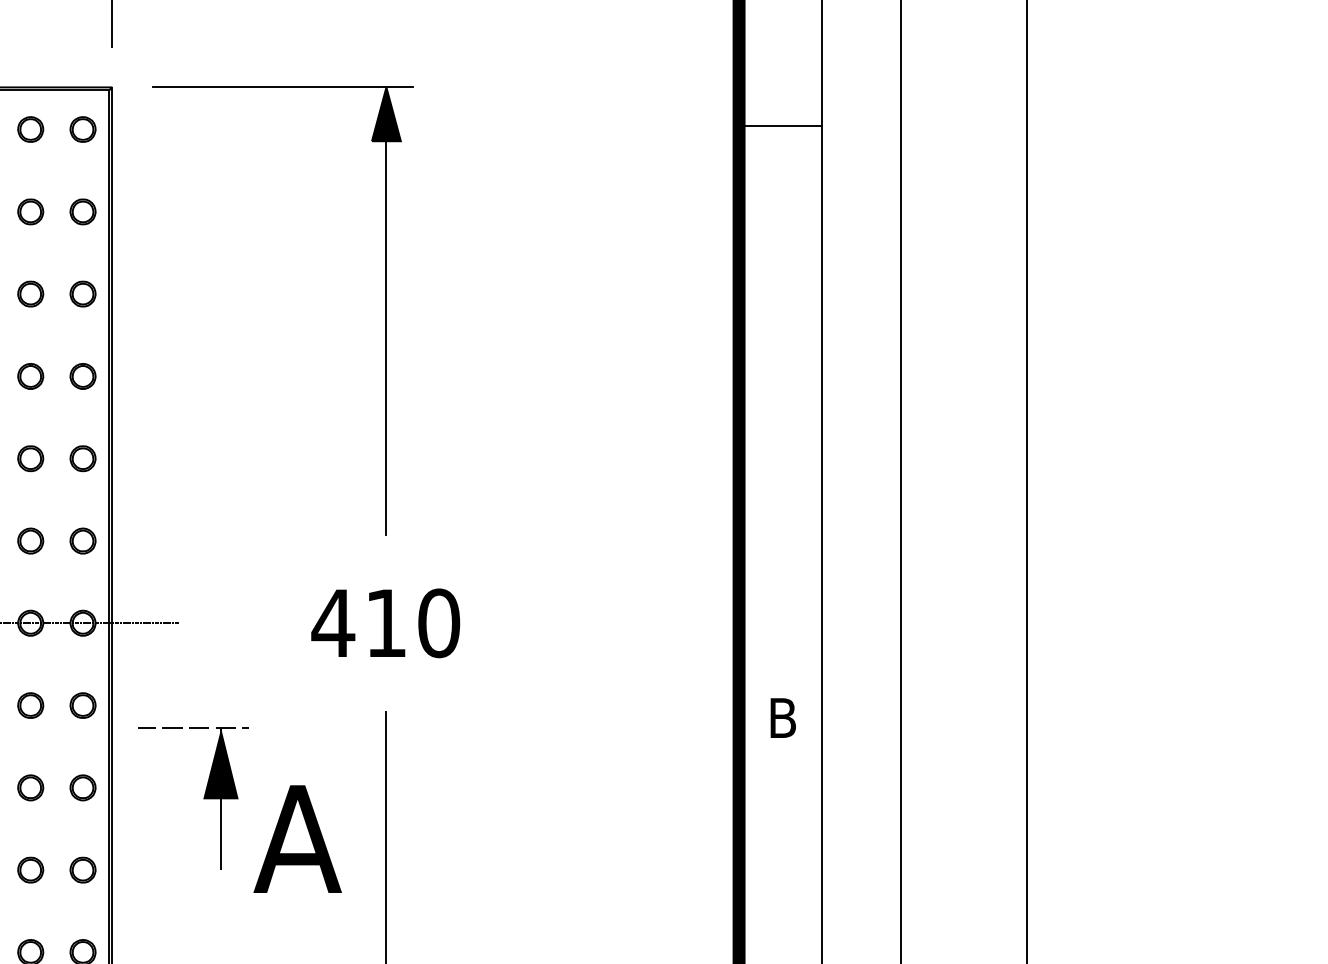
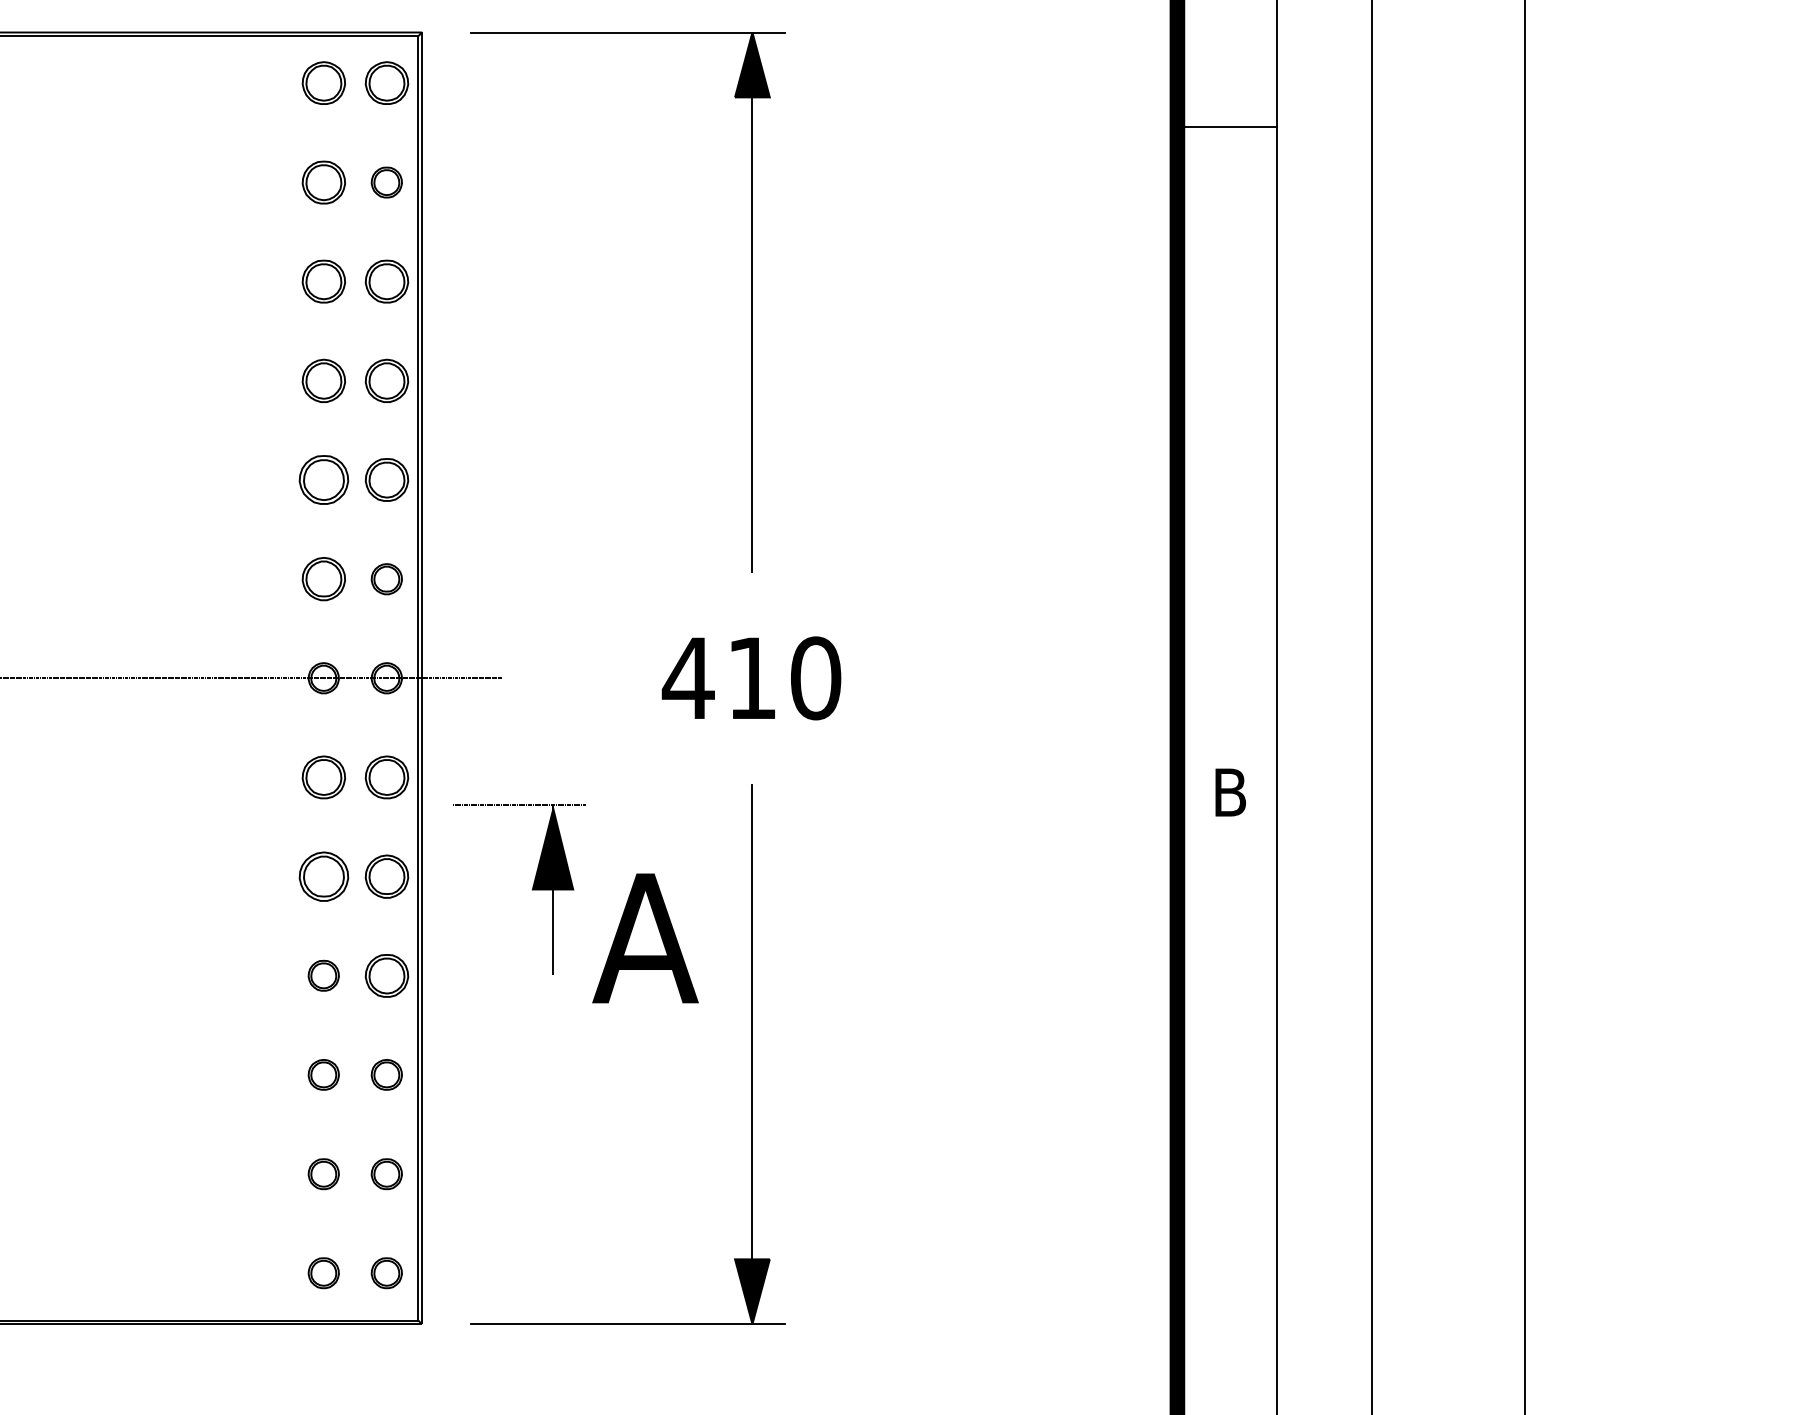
line: (782, 126) -> (1229, 126), moved
part: (30, 129) -> (323, 83), size x1.4
part: (82, 129) -> (386, 83), size x1.4
part: (30, 211) -> (323, 182), size x1.4
part: (30, 294) -> (323, 281), size x1.4
part: (82, 294) -> (386, 281), size x1.4
part: (30, 376) -> (323, 380), size x1.4
part: (82, 376) -> (386, 380), size x1.4
part: (30, 458) -> (323, 479), size x1.6
part: (82, 458) -> (386, 479), size x1.4
part: (30, 541) -> (323, 579), size x1.4
part: (30, 705) -> (323, 777), size x1.4
part: (82, 705) -> (386, 777), size x1.4
part: (30, 787) -> (323, 876), size x1.6
part: (82, 787) -> (386, 876), size x1.4
part: (82, 869) -> (386, 975), size x1.4

